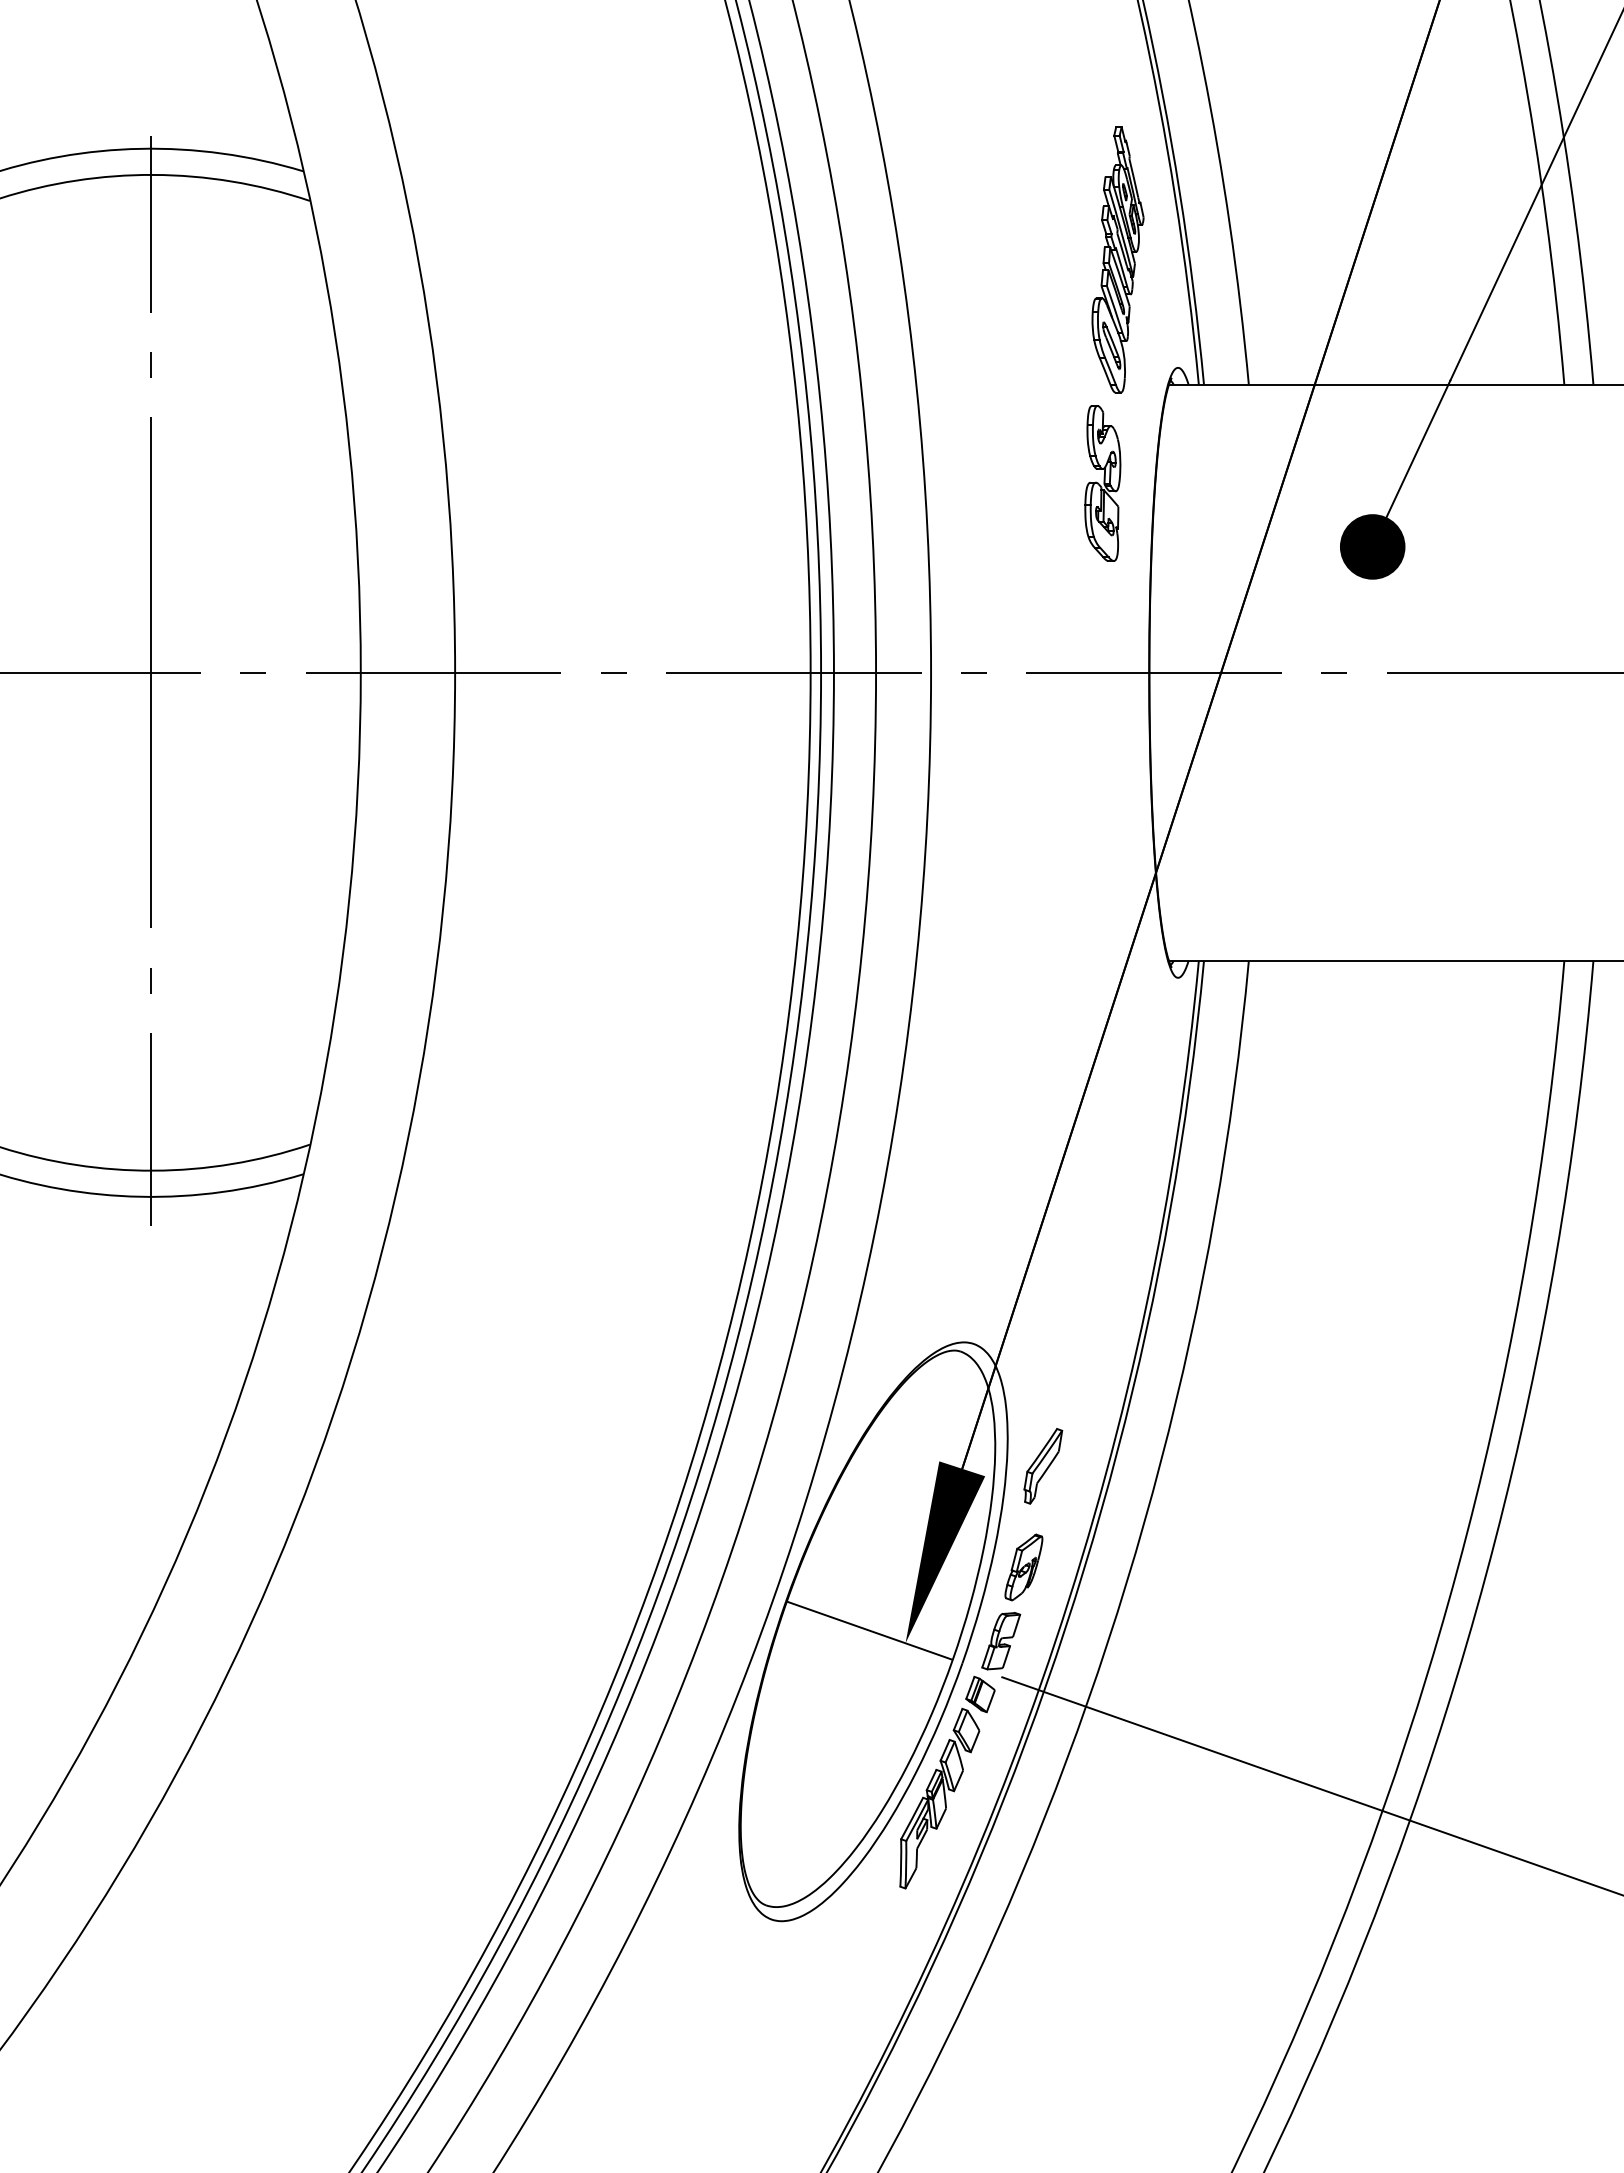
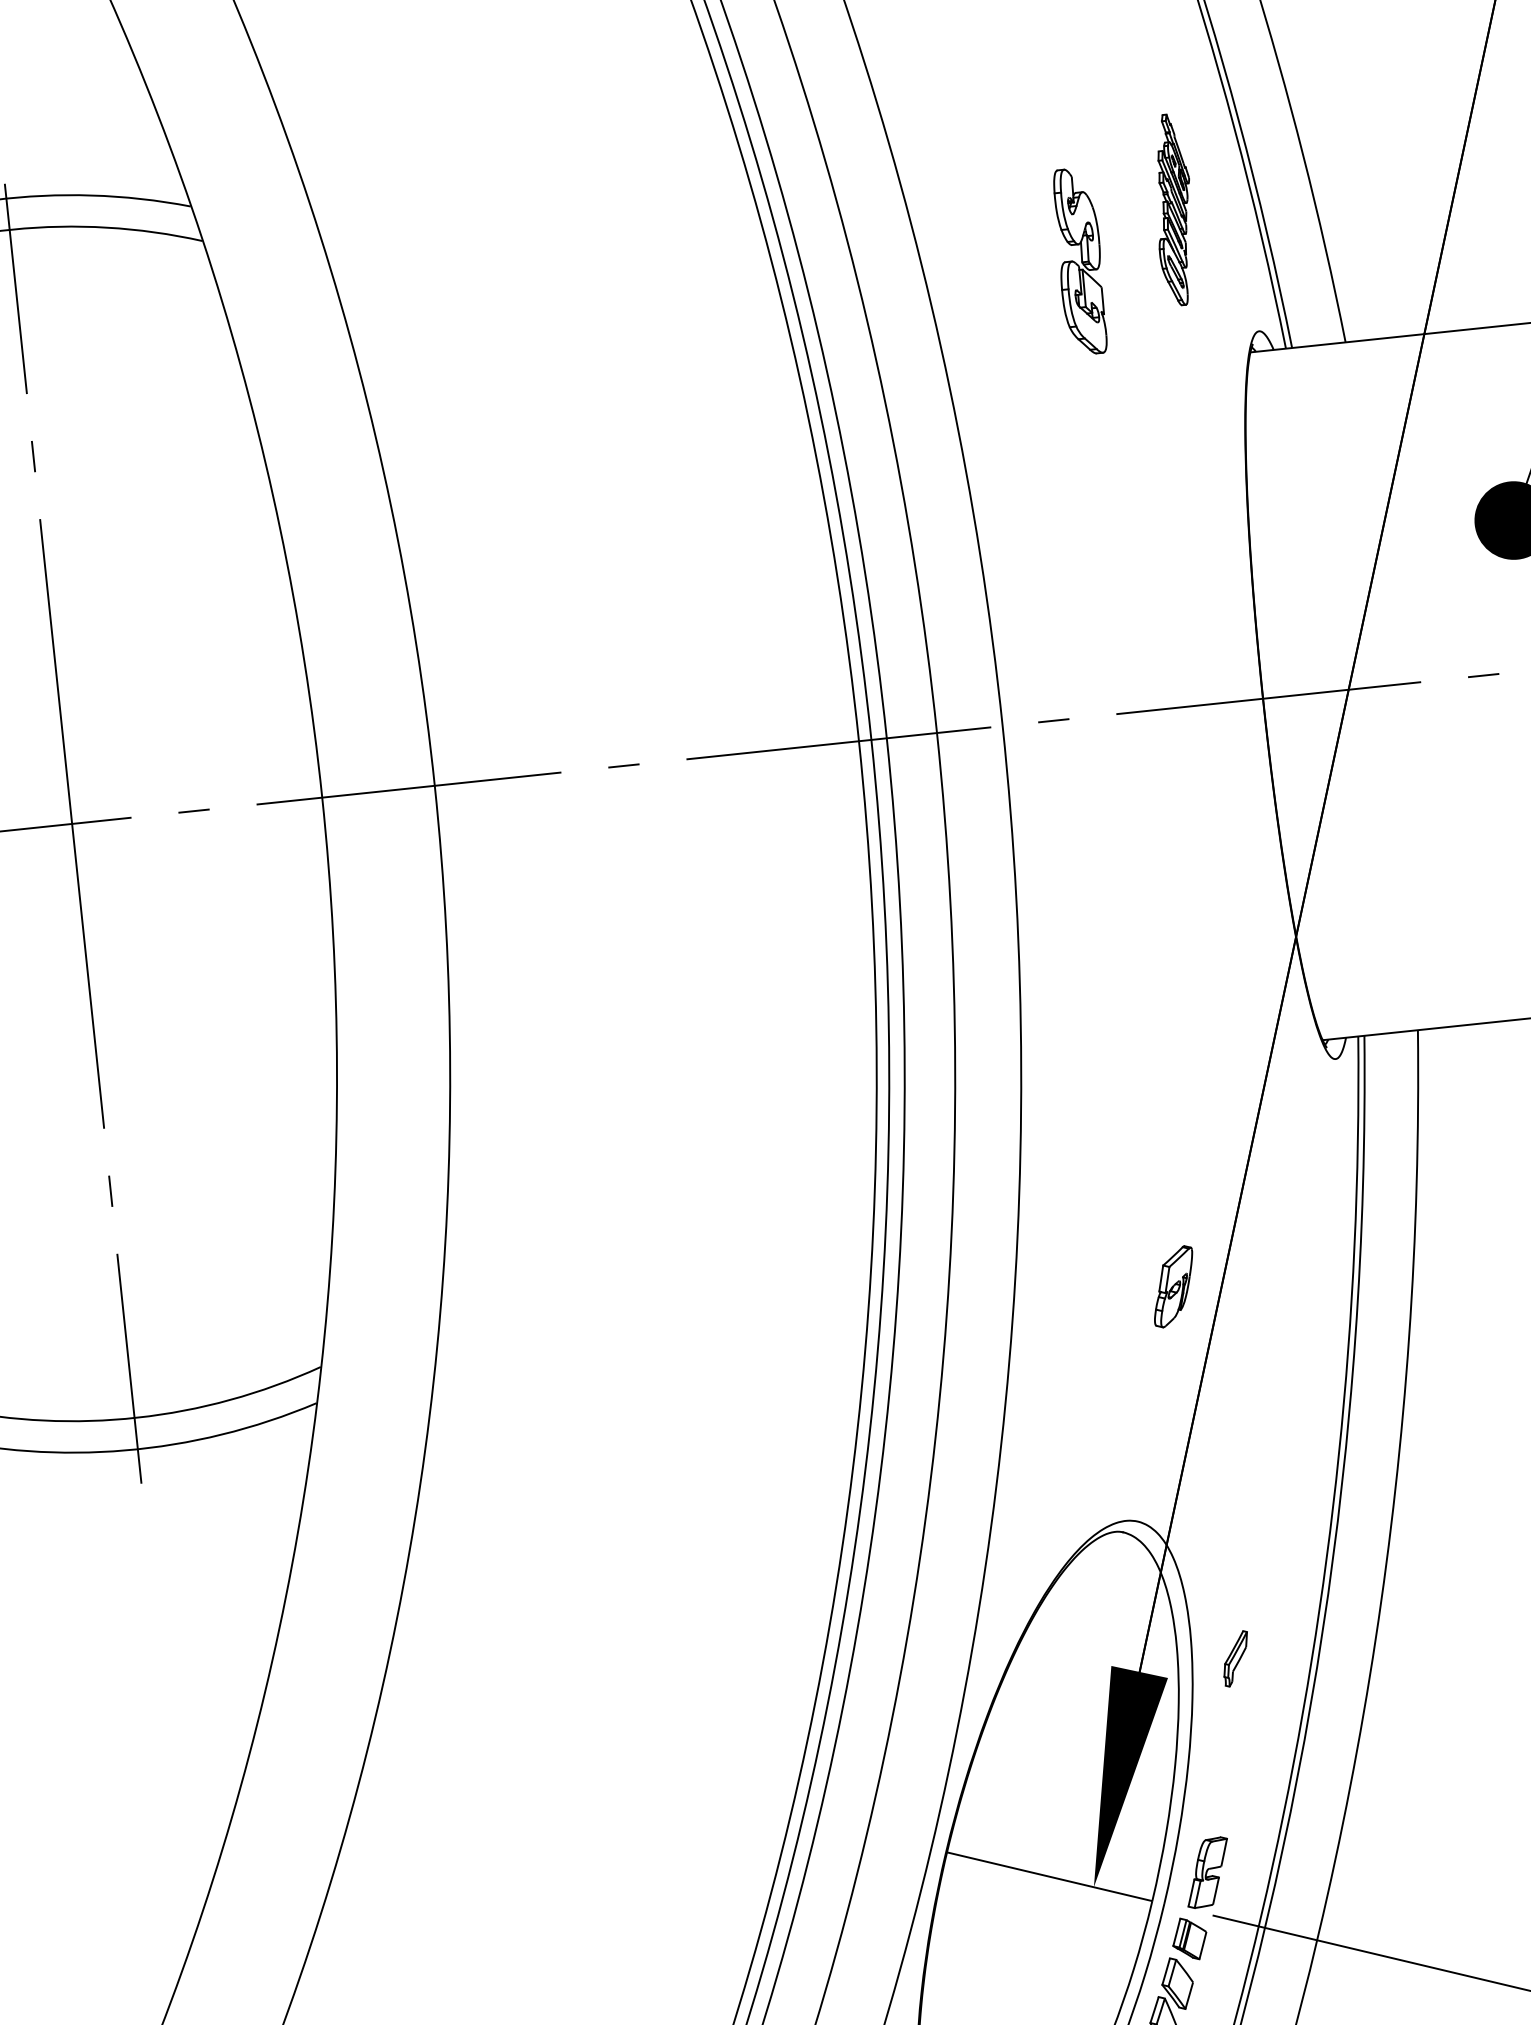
part: (1117, 259) -> (1173, 209), size x0.6
part: (1102, 483) -> (1079, 261), moved
part: (1043, 1466) -> (1236, 1659), size x0.6
part: (1023, 1567) -> (1173, 1286), moved

